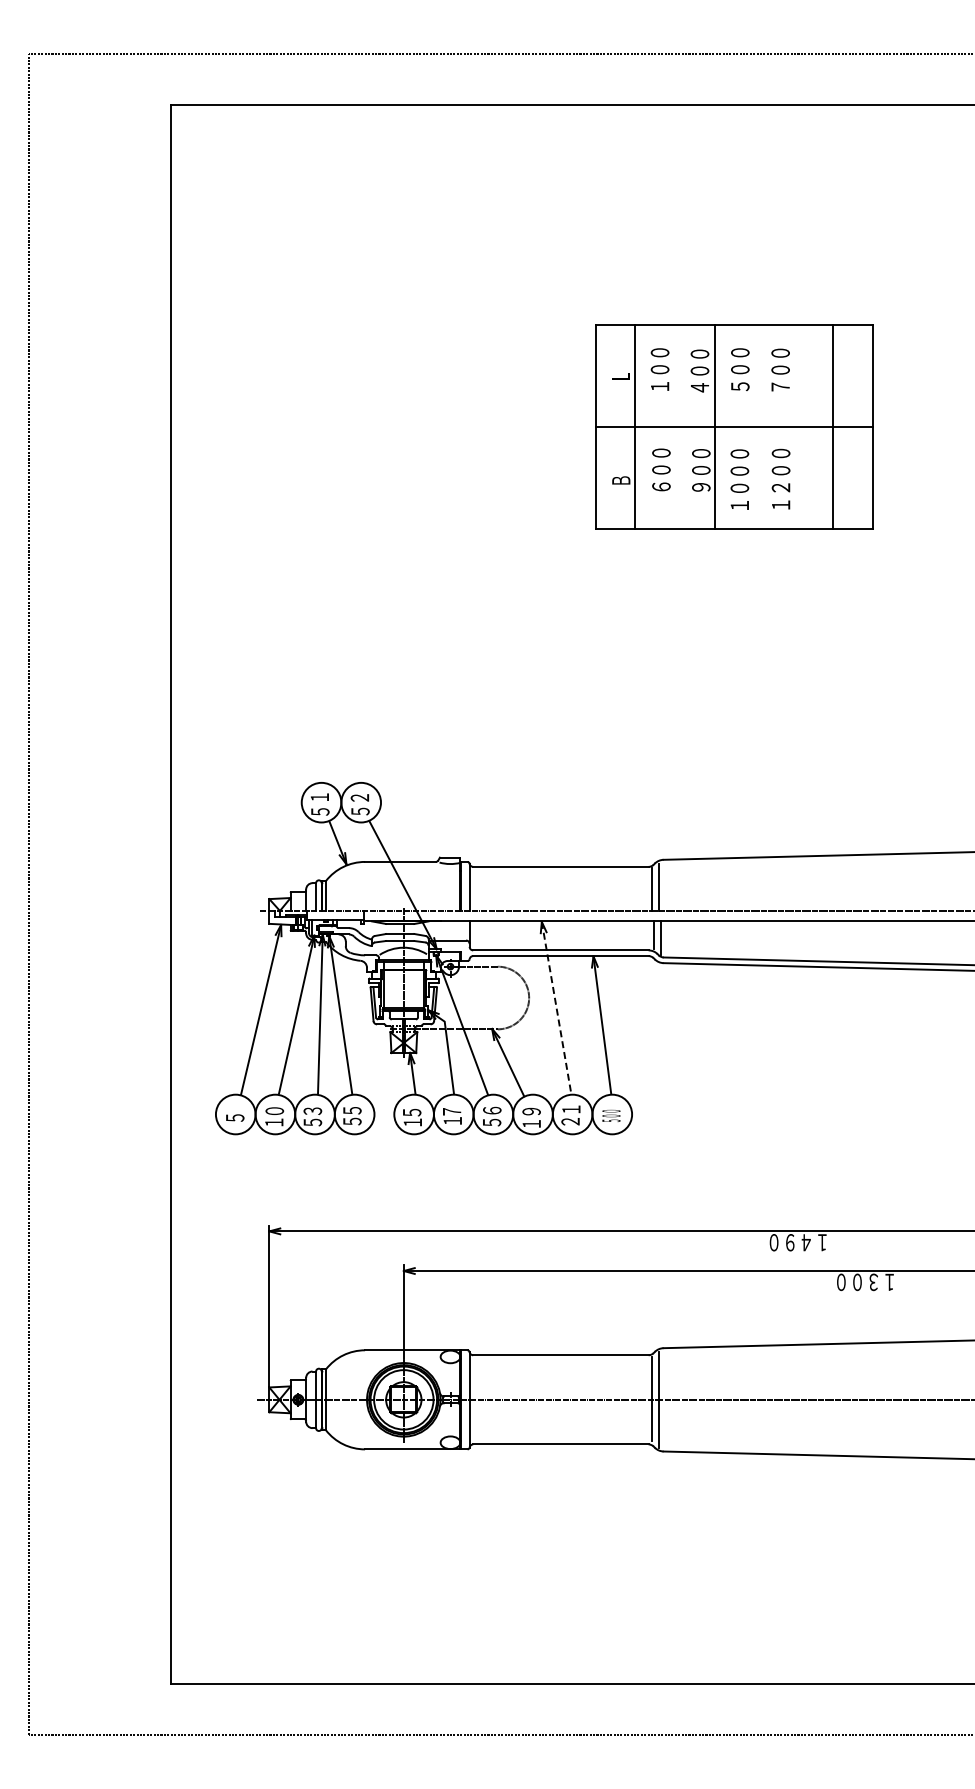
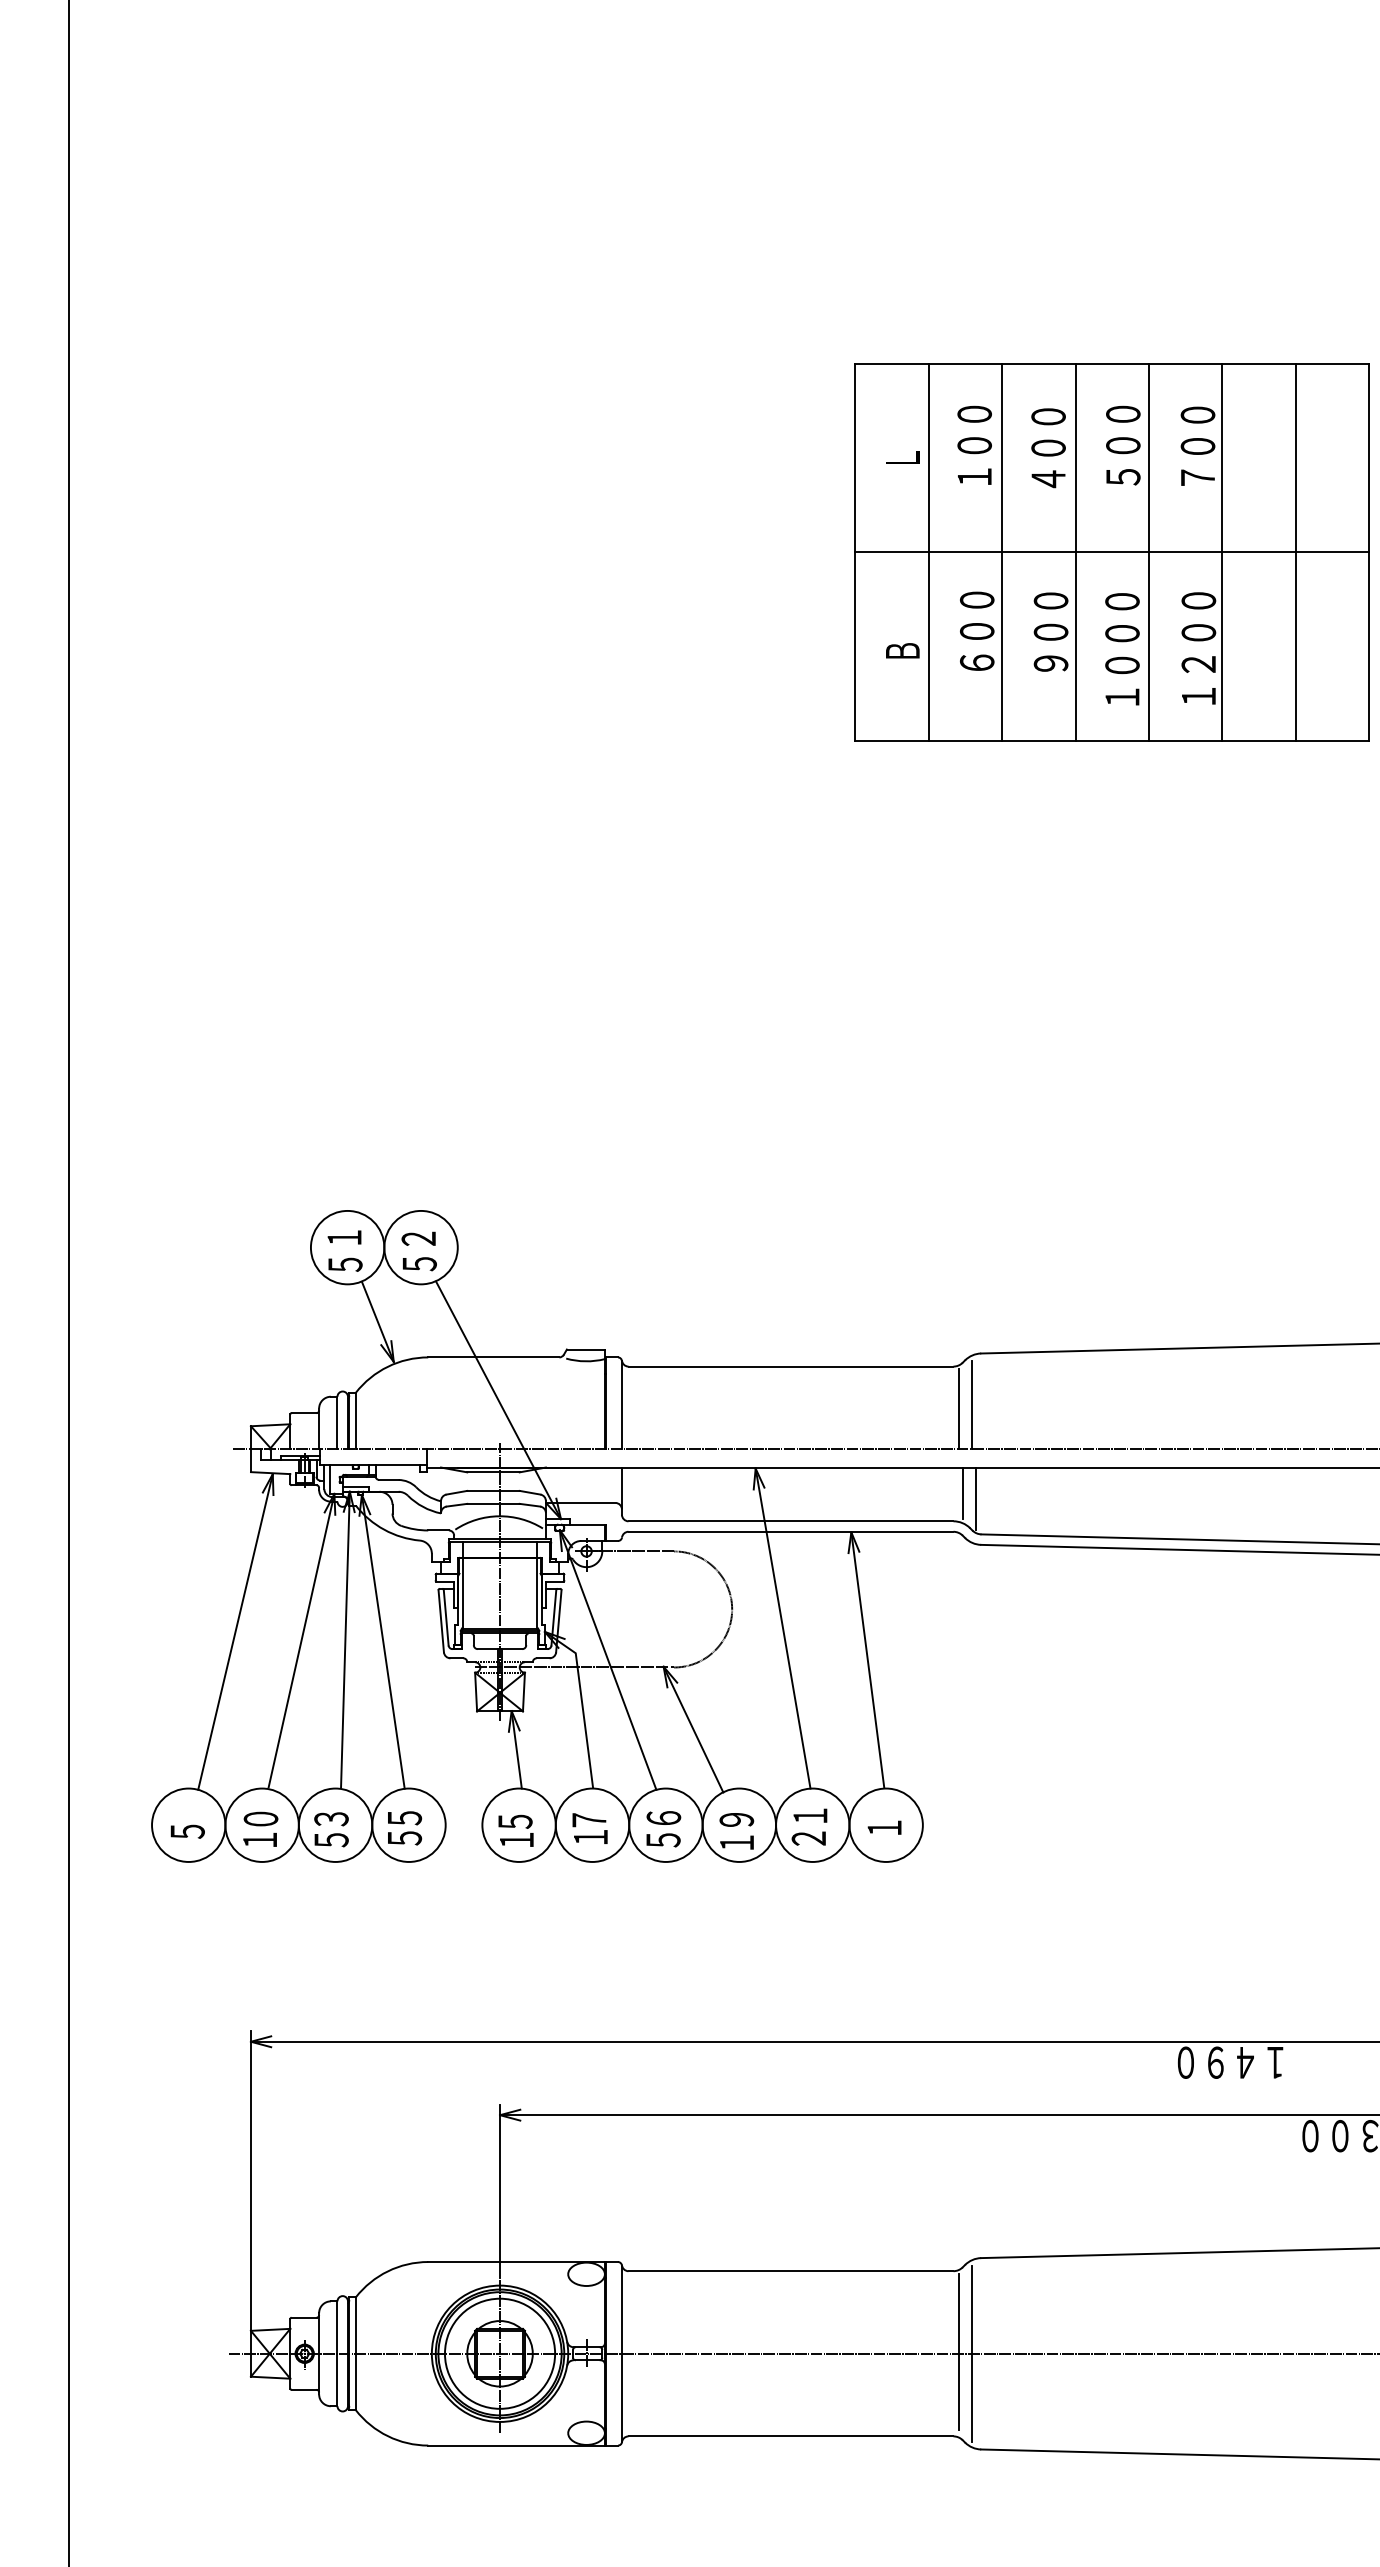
line: (674, 427) -> (1001, 552), added
line: (754, 427) -> (1149, 552), added
line: (793, 427) -> (1221, 552), added
line: (556, 1008) -> (782, 1628), dashed -> solid
text: (611, 1115) -> (884, 1827), ５００ -> １

